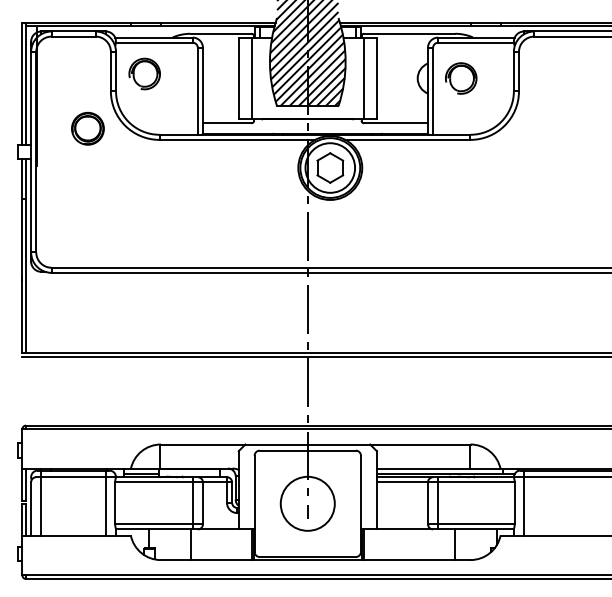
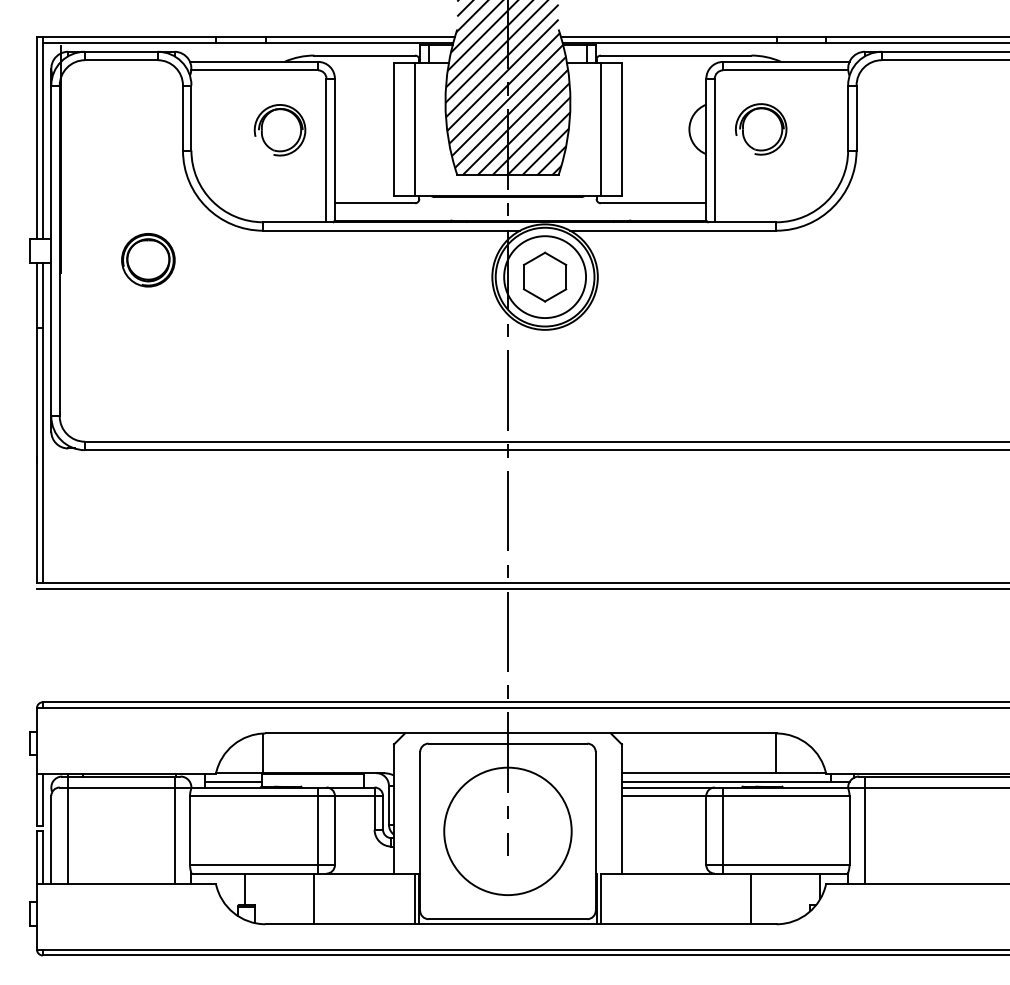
part: (144, 73) -> (279, 129), moved
part: (87, 128) -> (147, 259), moved
circle: (307, 503) -> (507, 830), size x1.43

